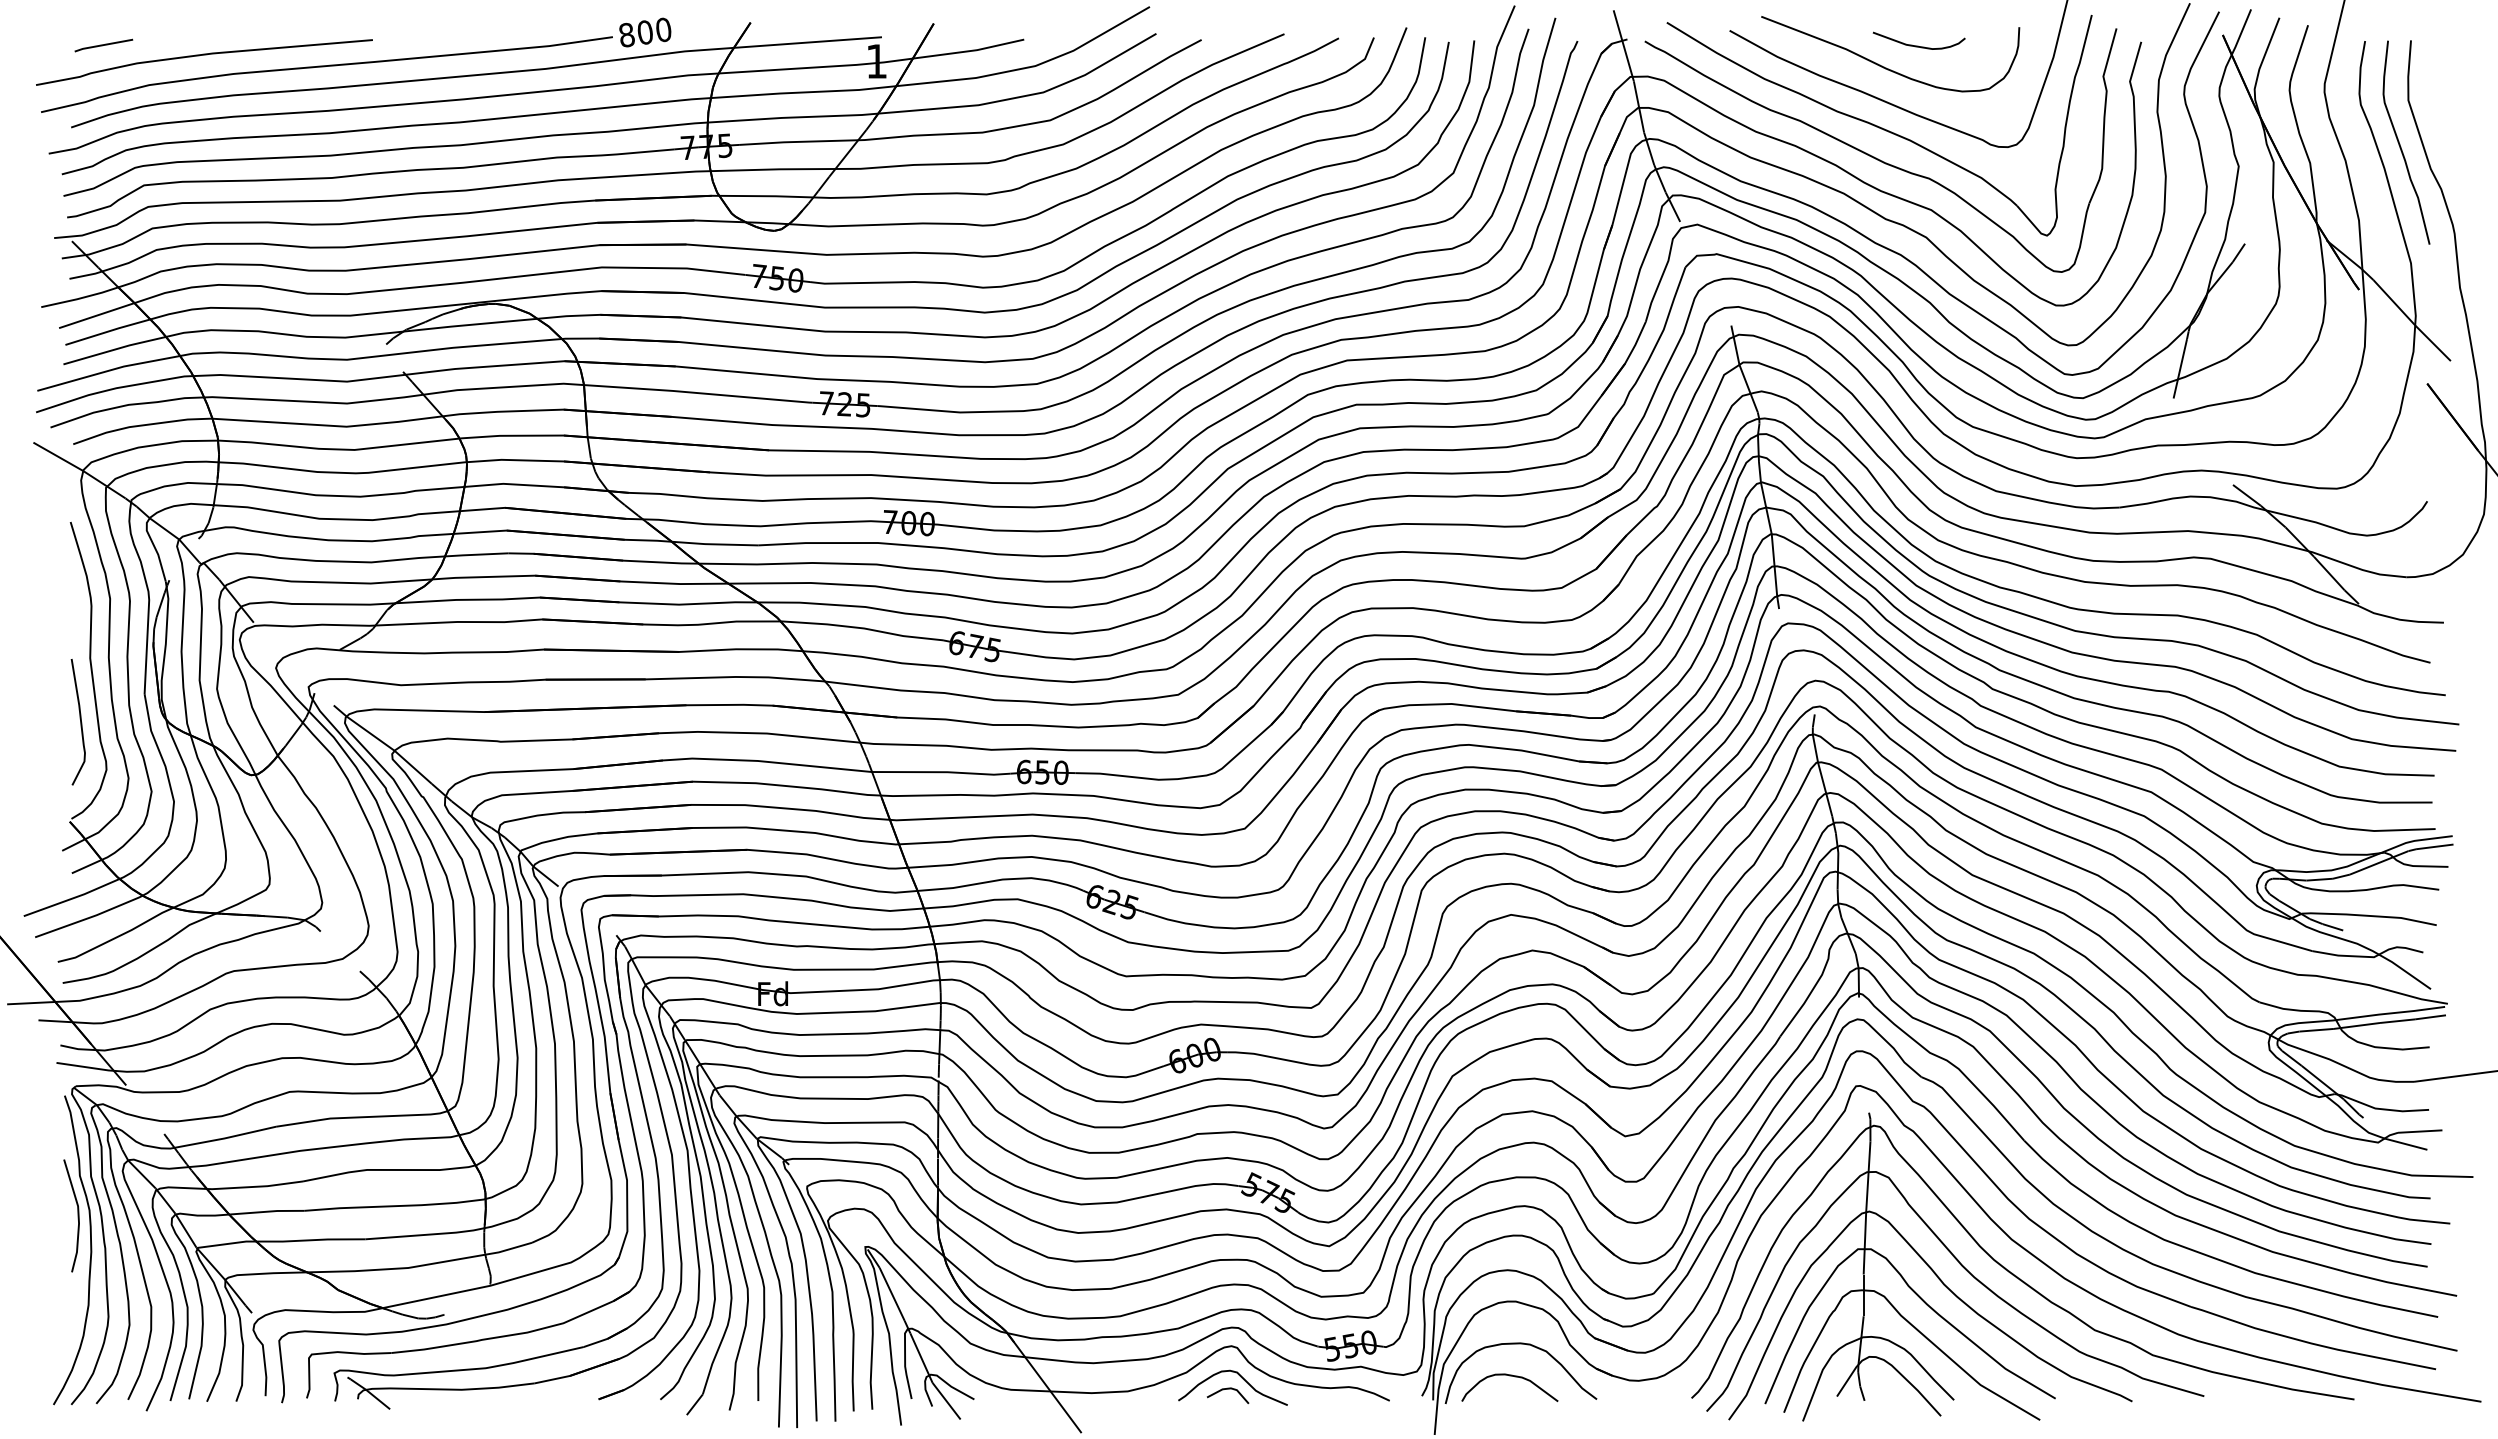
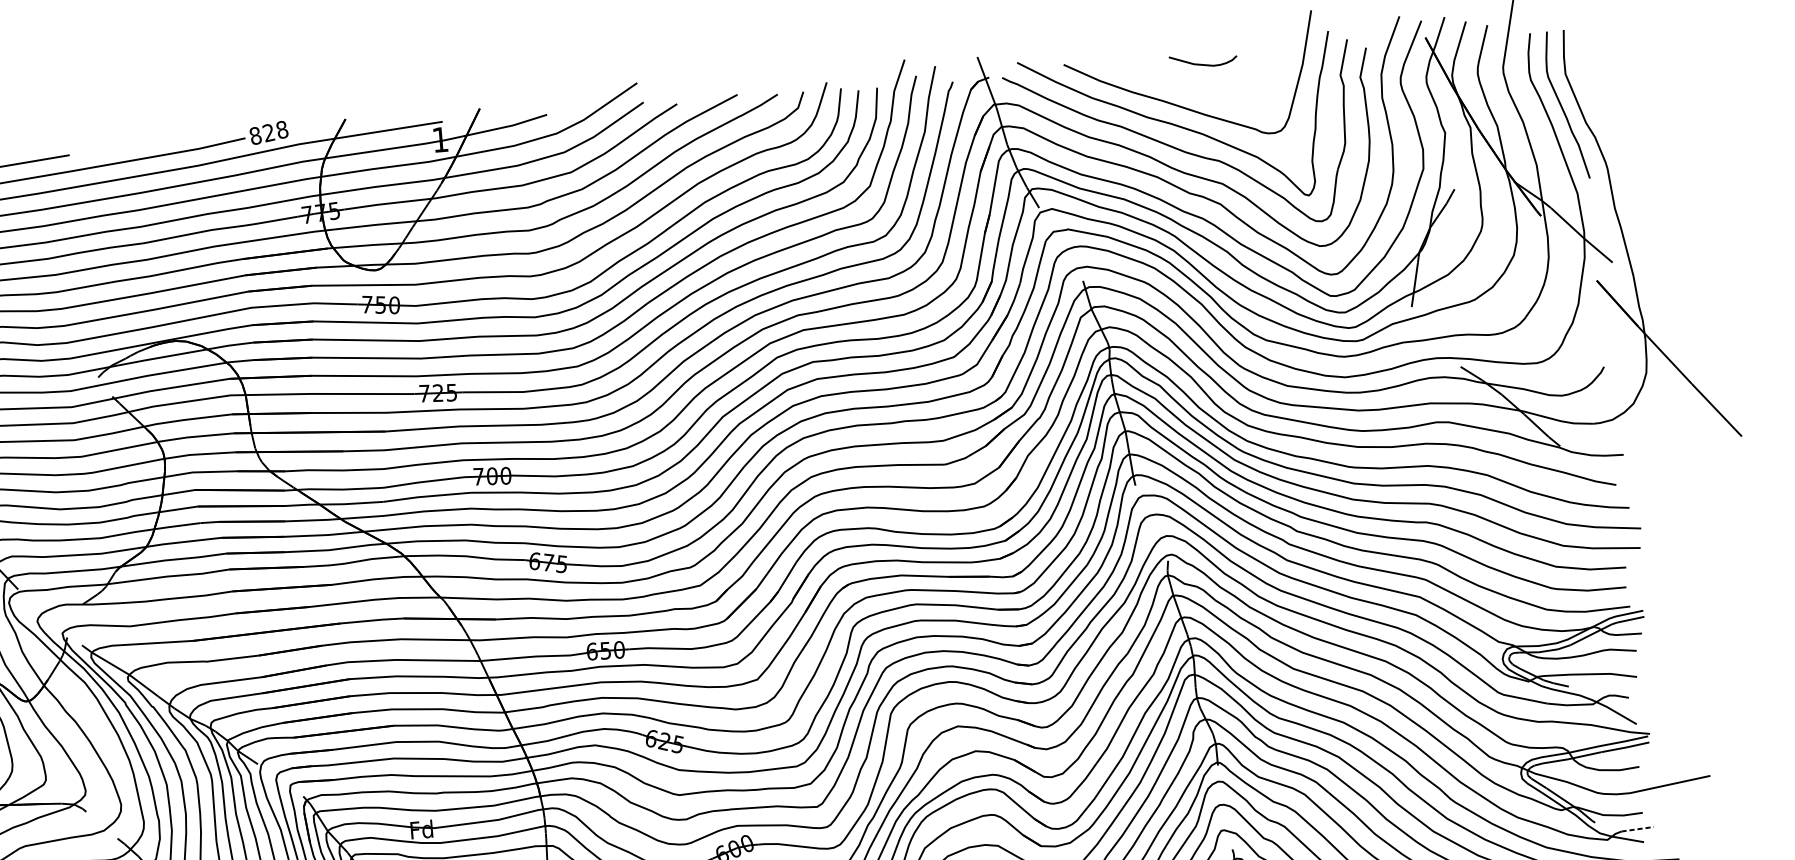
text: (654, 31) -> (275, 131), 800 -> 828
curve: (1884, 66) -> (1179, 81), removed
line: (2420, 1131) -> (1637, 829), solid -> dashed

